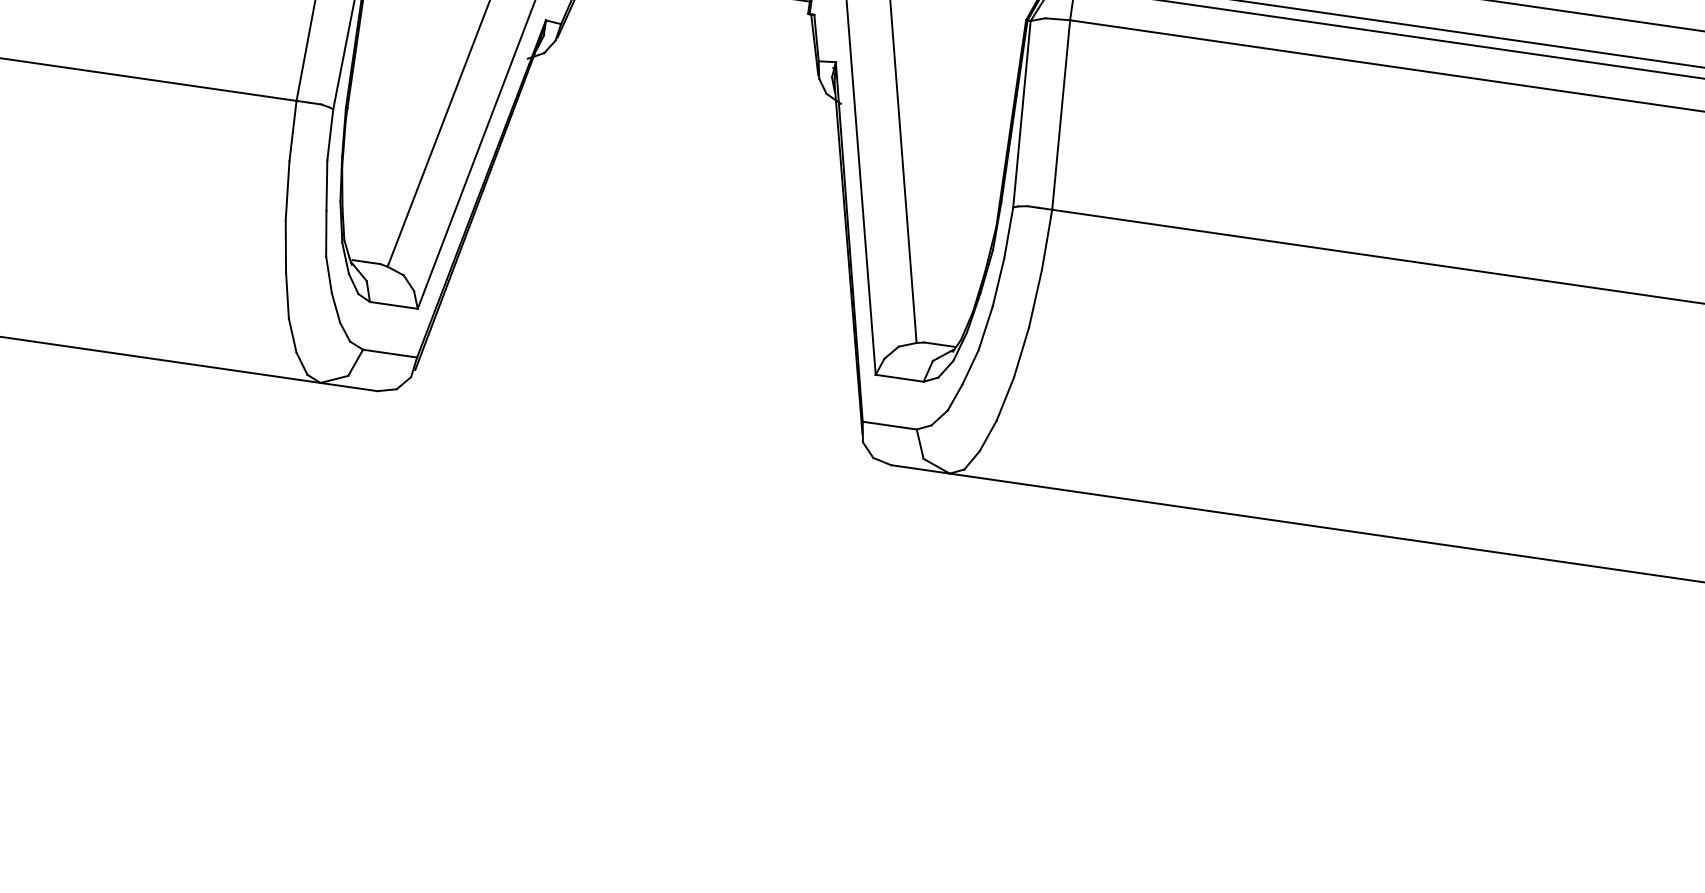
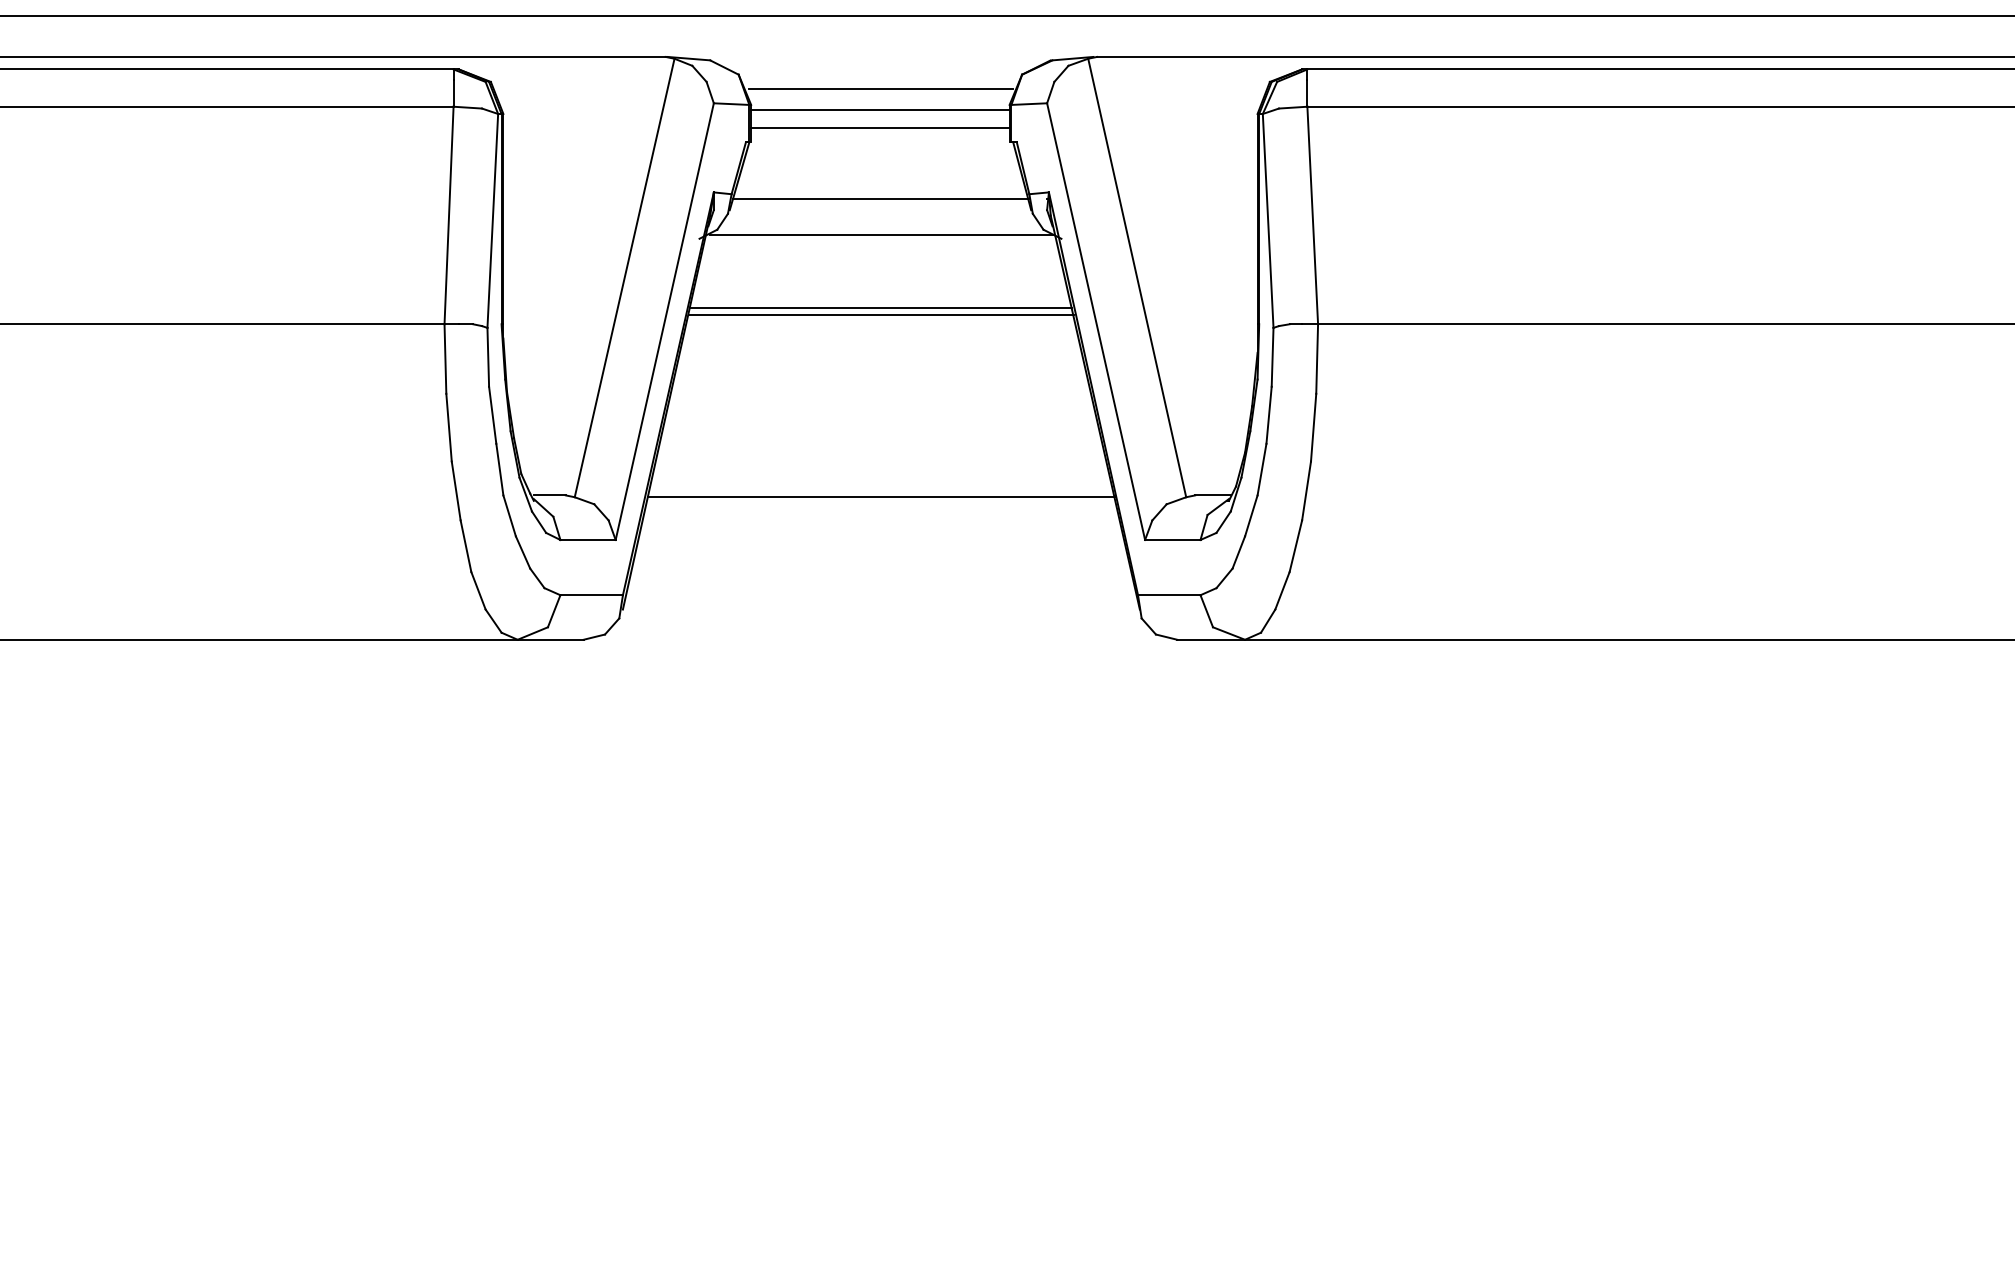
line: (690, 47) -> (881, 199), added
line: (685, 78) -> (881, 235), added
line: (676, 141) -> (881, 308), added
line: (674, 147) -> (880, 315), added
line: (652, 305) -> (880, 497), added

